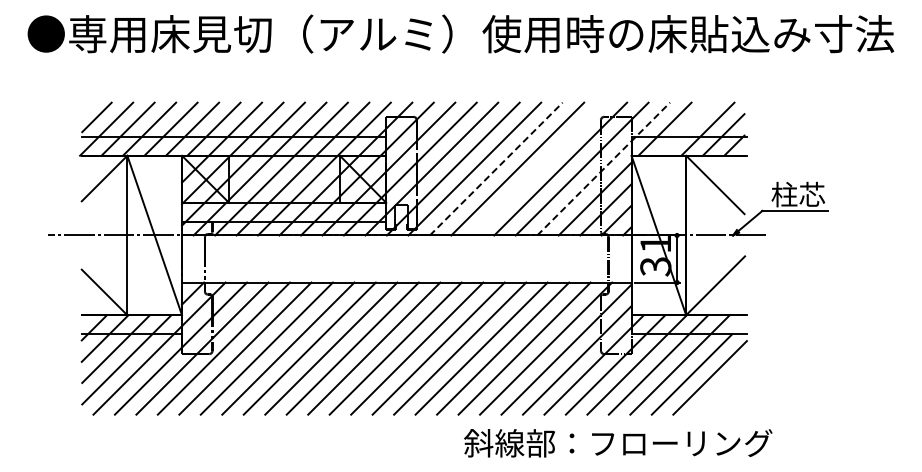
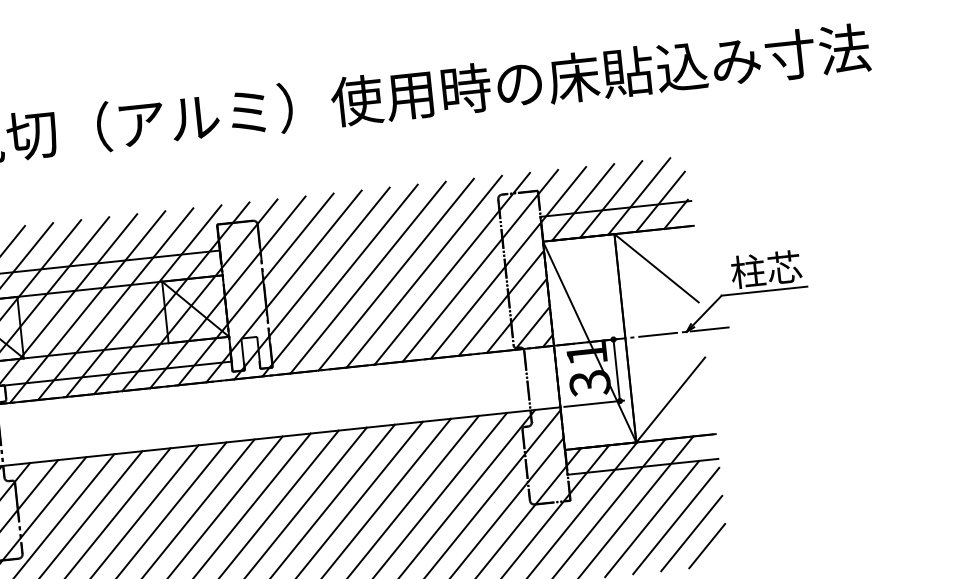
line: (686, 128) -> (611, 198), added
line: (538, 168) -> (423, 271), added
line: (496, 169) -> (368, 278), dashed -> solid
line: (603, 169) -> (508, 263), dashed -> solid
line: (720, 388) -> (691, 533), added
line: (731, 399) -> (707, 546), added

